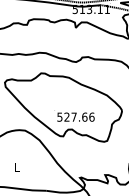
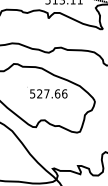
text: (74, 115) -> (47, 92), moved

